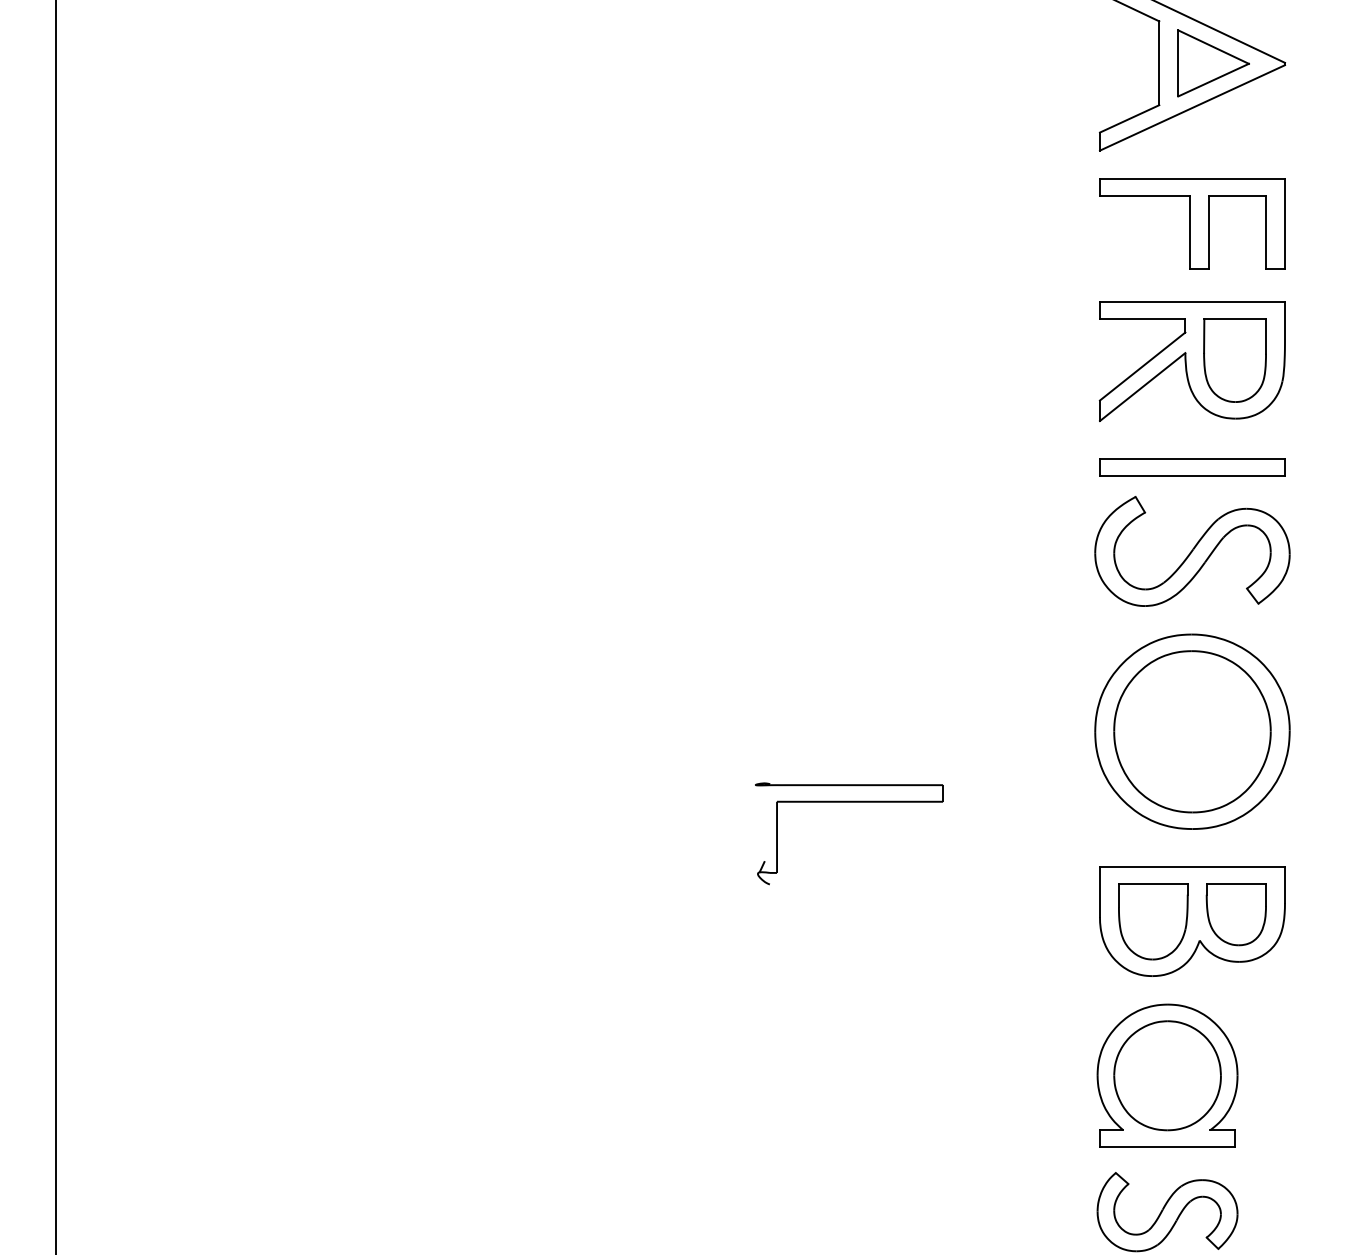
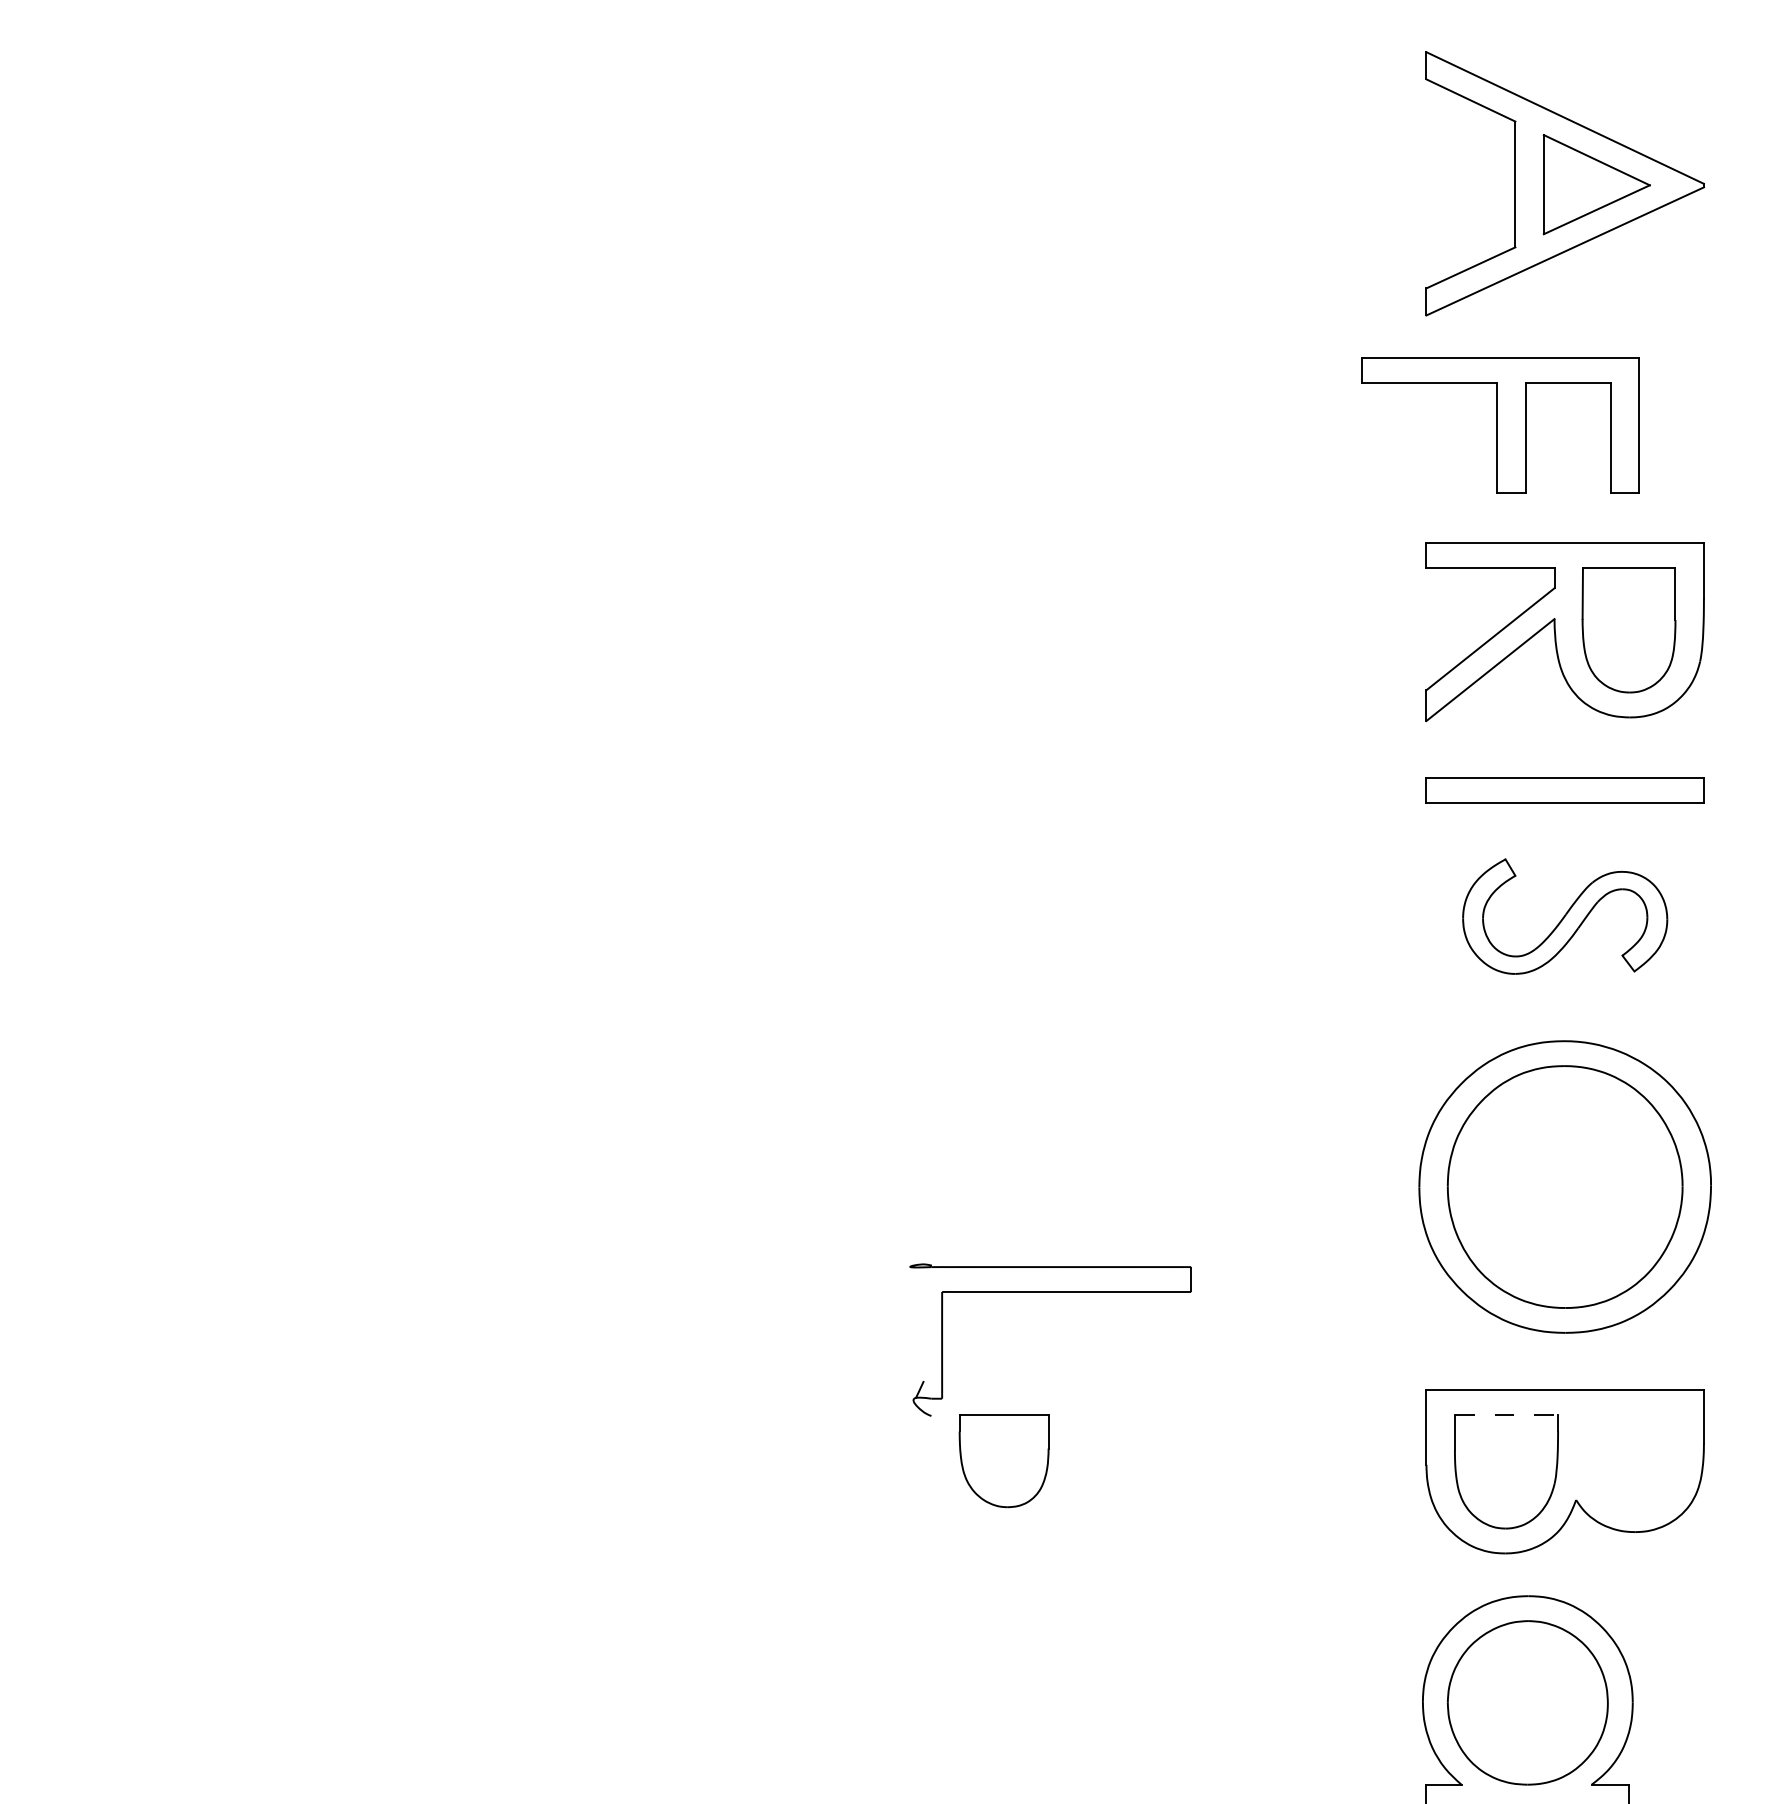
part: (1192, 223) -> (1500, 424), moved
part: (1192, 551) -> (1565, 916), size x0.7
line: (1153, 883) -> (1506, 1414), solid -> dashed
part: (1235, 914) -> (1002, 1461), moved

